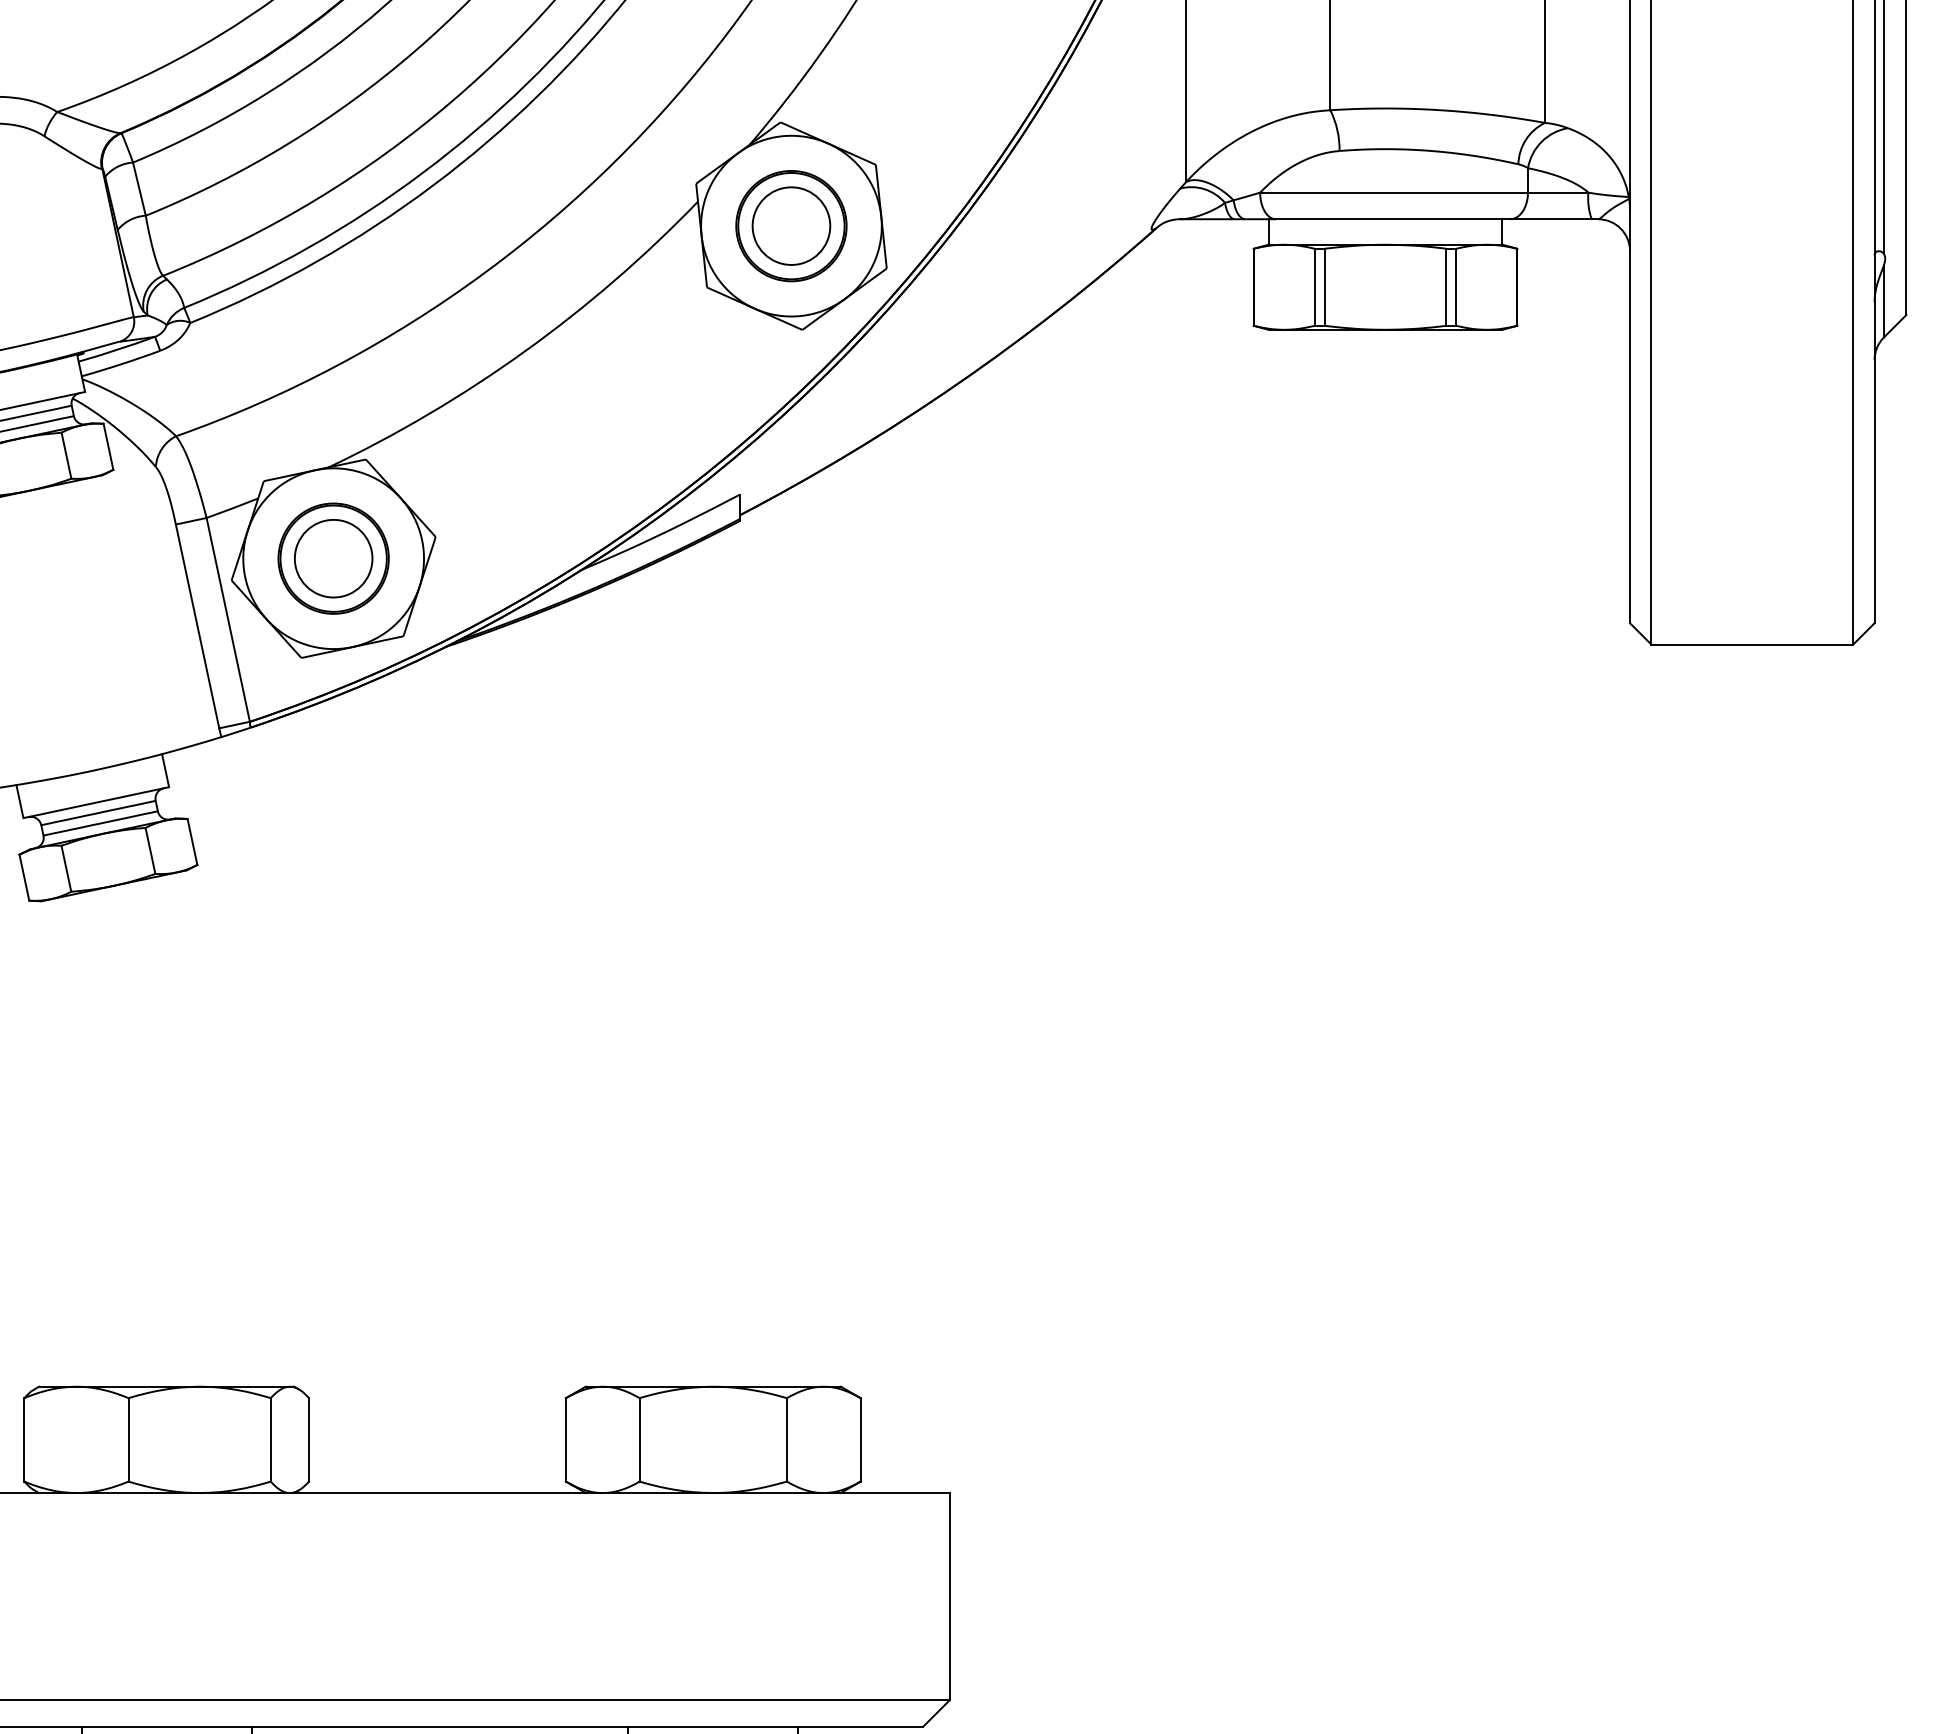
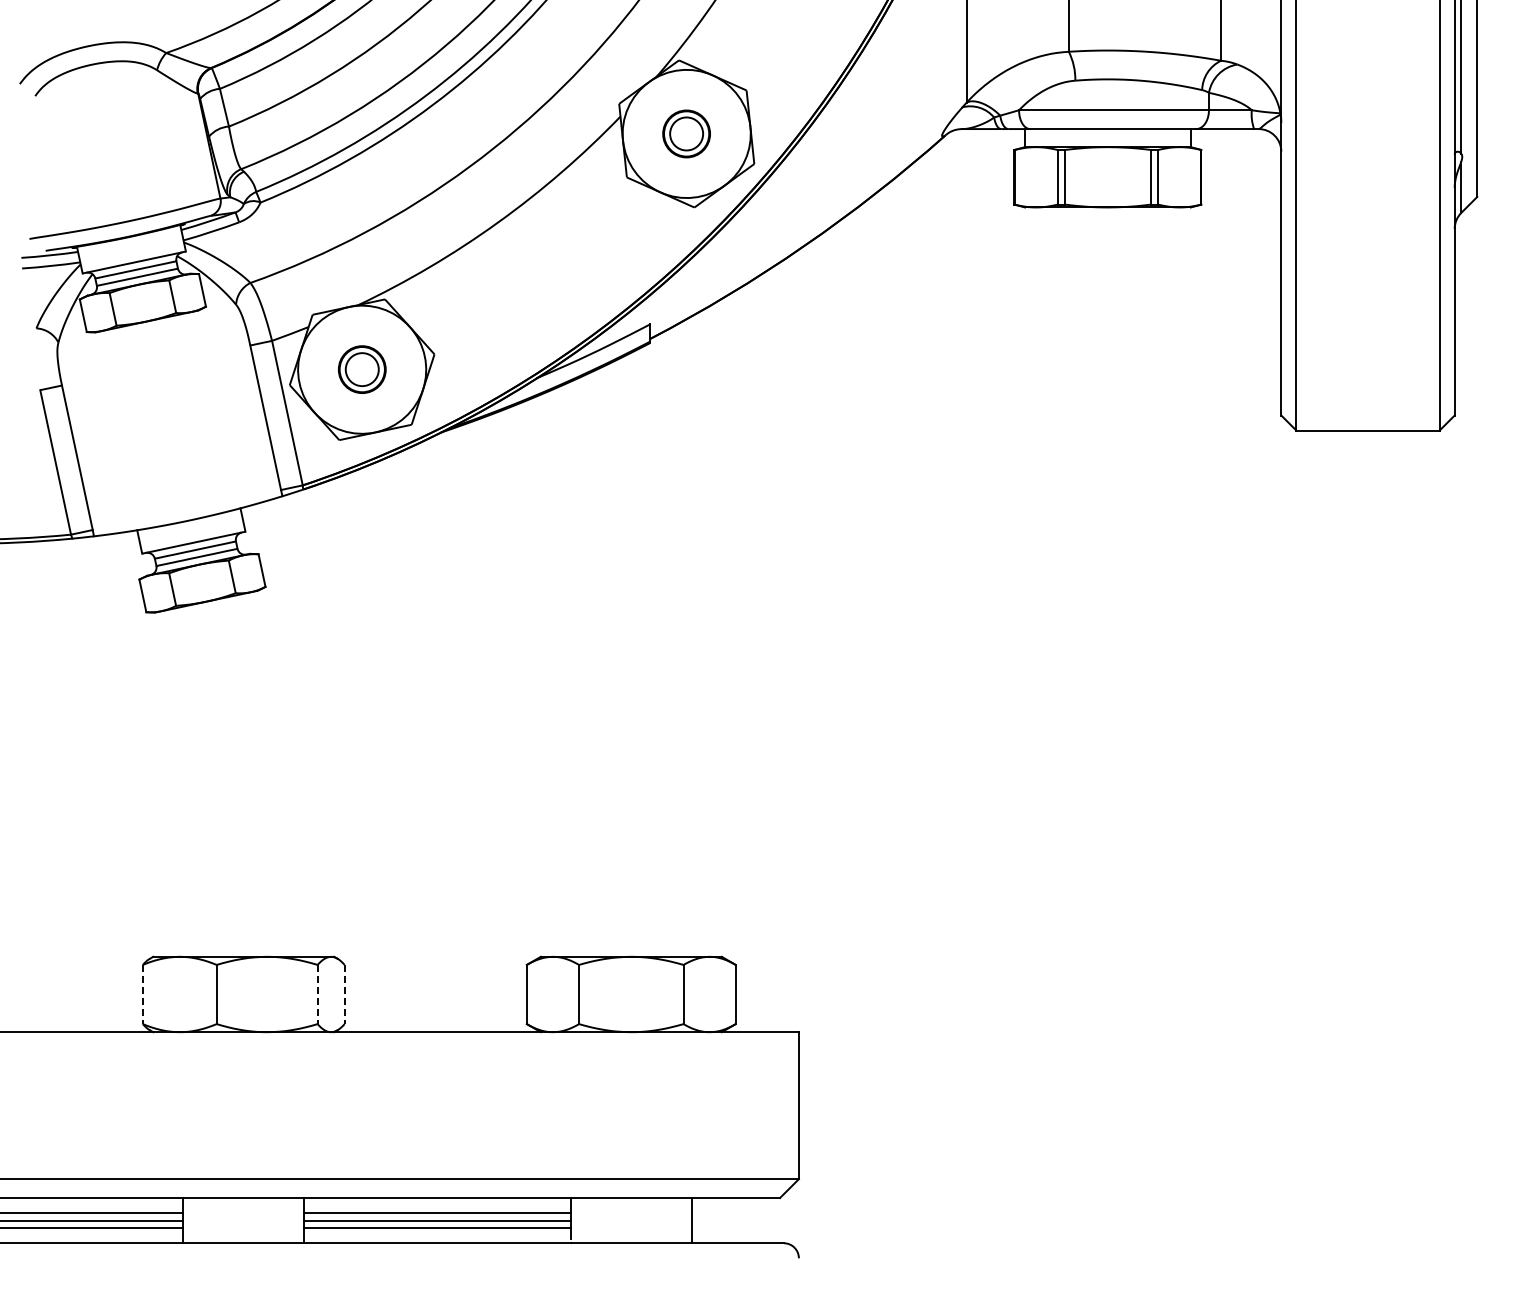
part: (791, 225) -> (686, 133), size x0.6
part: (334, 558) -> (362, 369), size x0.6
line: (23, 1439) -> (142, 994), solid -> dashed
line: (270, 1439) -> (317, 994), solid -> dashed
line: (308, 1439) -> (344, 994), solid -> dashed

